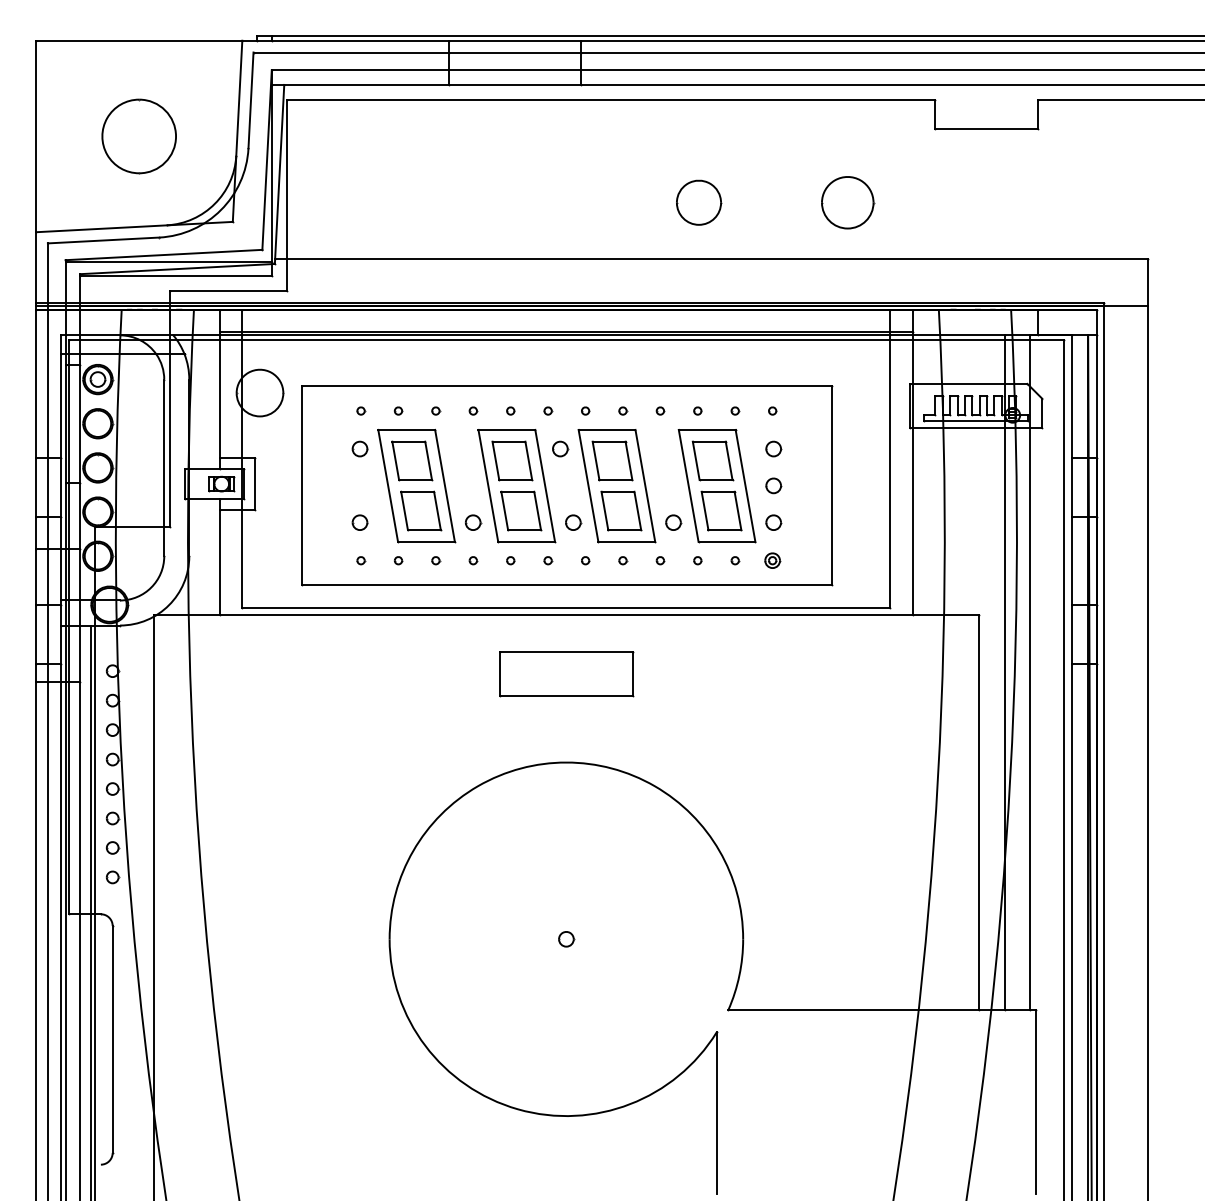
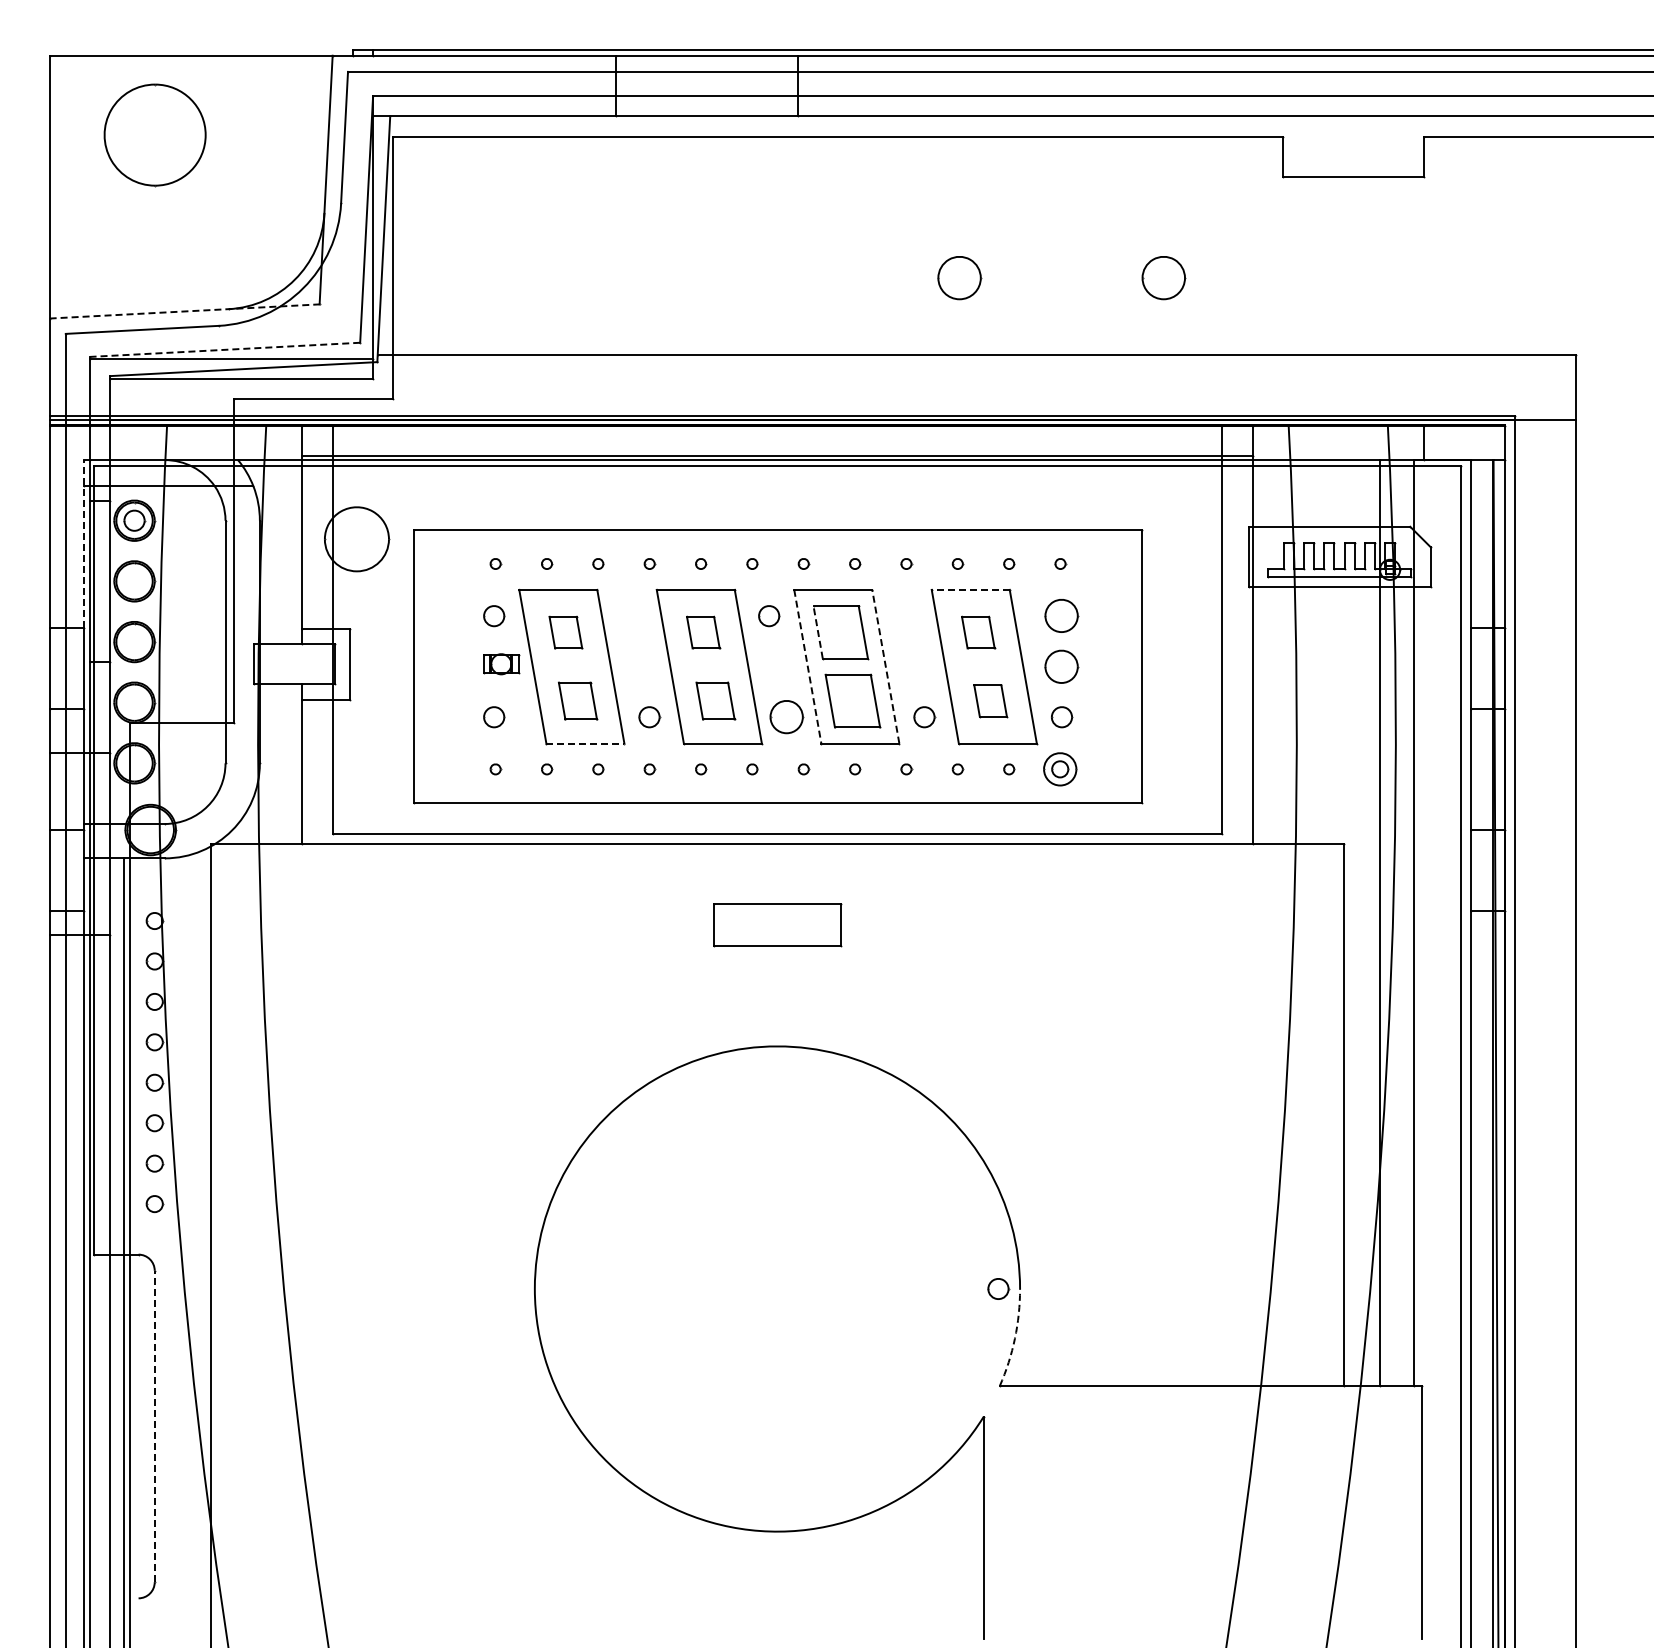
part: (138, 136) -> (154, 135), moved
part: (699, 202) -> (959, 277), size x0.7
part: (847, 202) -> (1163, 277), size x0.6
line: (135, 227) -> (185, 311), solid -> dashed
line: (163, 254) -> (224, 349), solid -> dashed
line: (60, 396) -> (83, 543), solid -> dashed
line: (707, 429) -> (970, 589), solid -> dashed
part: (774, 449) -> (1062, 616), size x1.6
part: (411, 460) -> (565, 632), size x0.6
part: (512, 460) -> (703, 632), size x0.6
line: (596, 460) -> (818, 632), solid -> dashed
part: (712, 460) -> (978, 632), size x0.6
part: (221, 484) -> (501, 664), moved
line: (645, 485) -> (885, 666), solid -> dashed
part: (774, 485) -> (1062, 666), size x1.6
line: (588, 486) -> (807, 667), solid -> dashed
part: (420, 510) -> (577, 700), size x0.7
part: (521, 510) -> (715, 700), size x0.7
part: (721, 510) -> (990, 700), size x0.6
part: (573, 522) -> (787, 717), size x1.6
line: (426, 541) -> (585, 743), solid -> dashed
part: (772, 560) -> (1060, 769), size x1.6
part: (566, 674) -> (777, 925), size x0.7
part: (566, 938) -> (998, 1288), moved
arc: (739, 975) -> (1014, 1338), solid -> dashed
line: (112, 1039) -> (154, 1426), solid -> dashed

